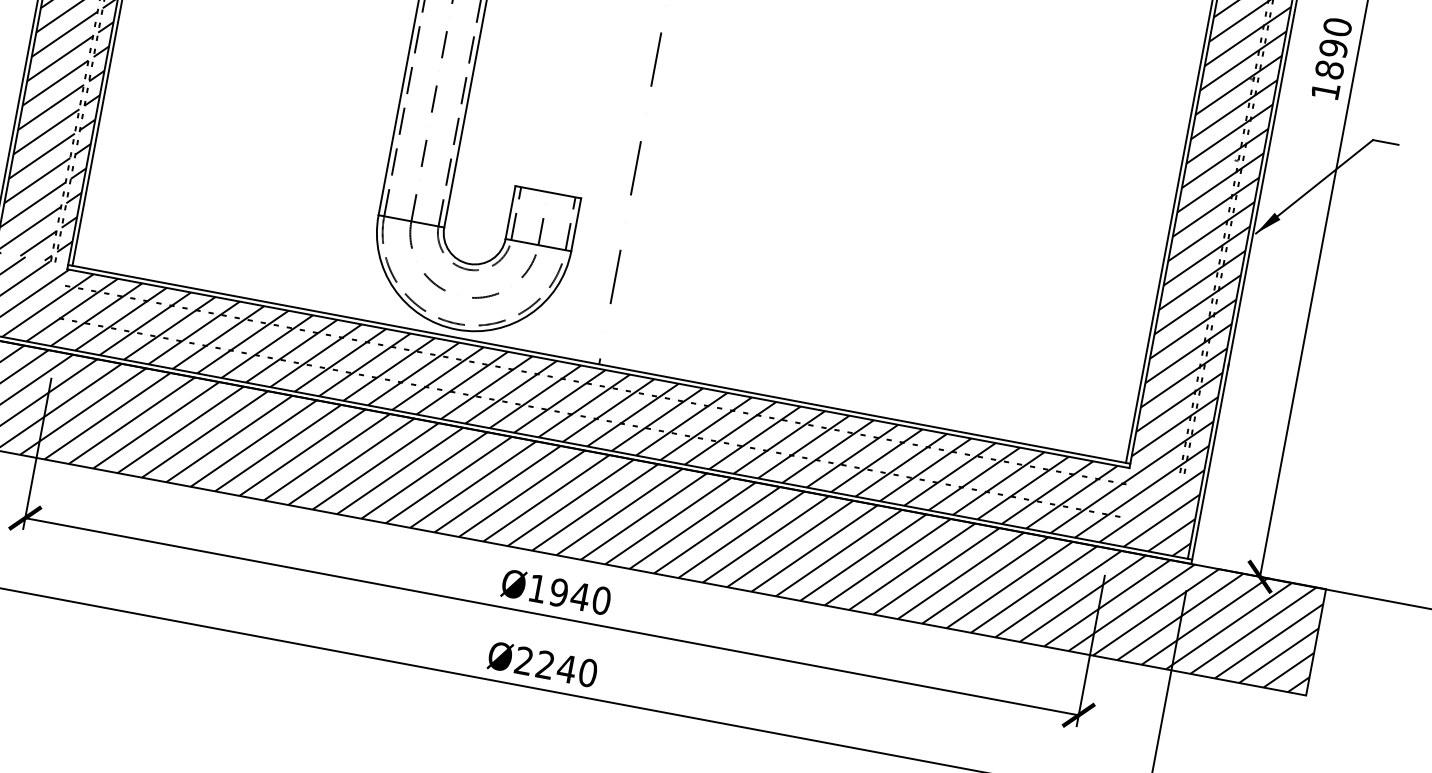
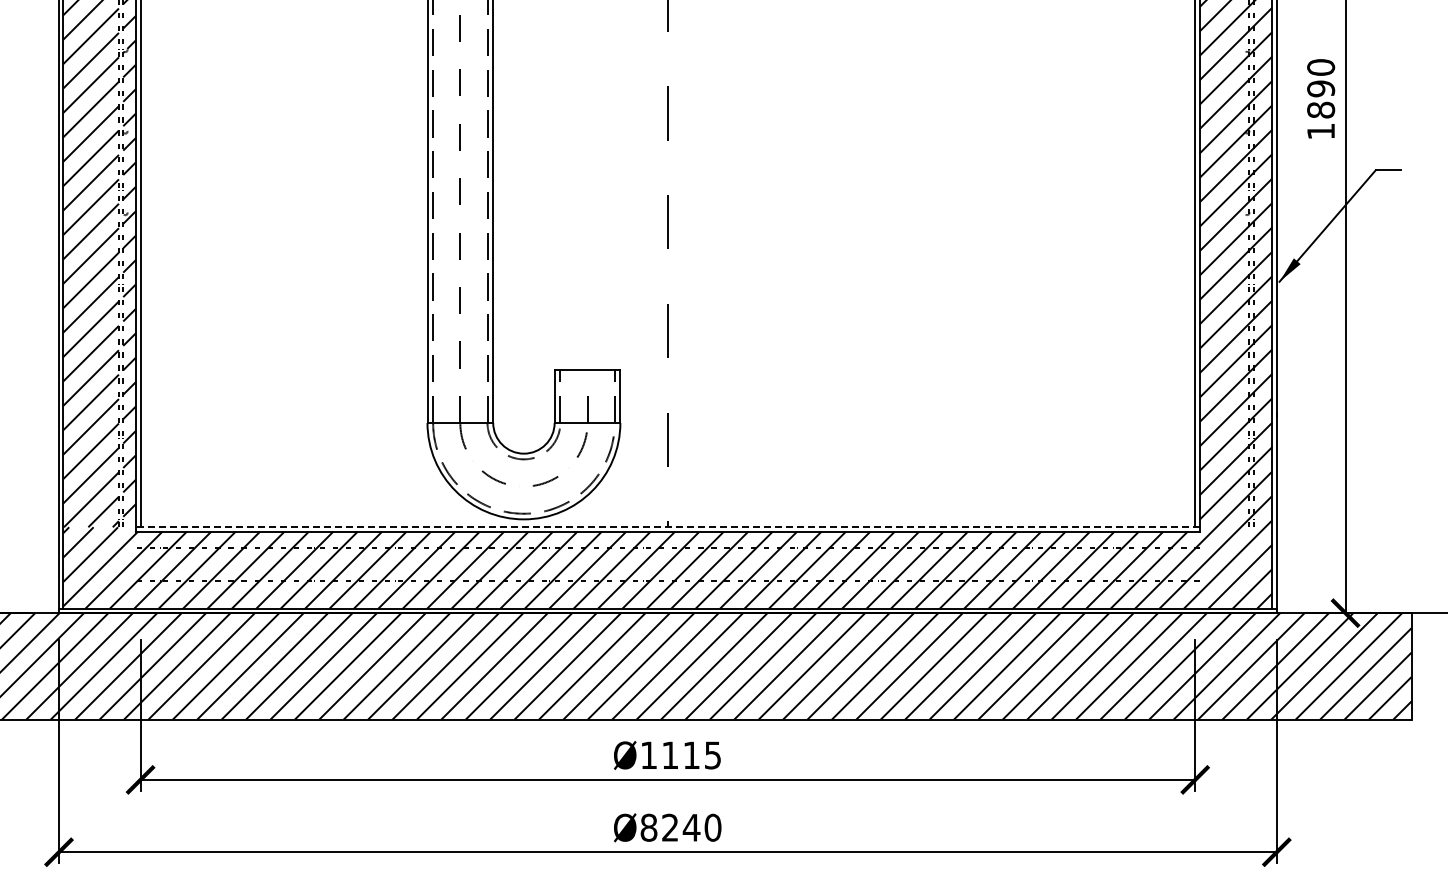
line: (598, 364) -> (667, 527), solid -> dashed
text: (580, 596) -> (691, 755), Ø1940 -> Ø1115
text: (523, 660) -> (648, 827), Ø2240 -> Ø8240

